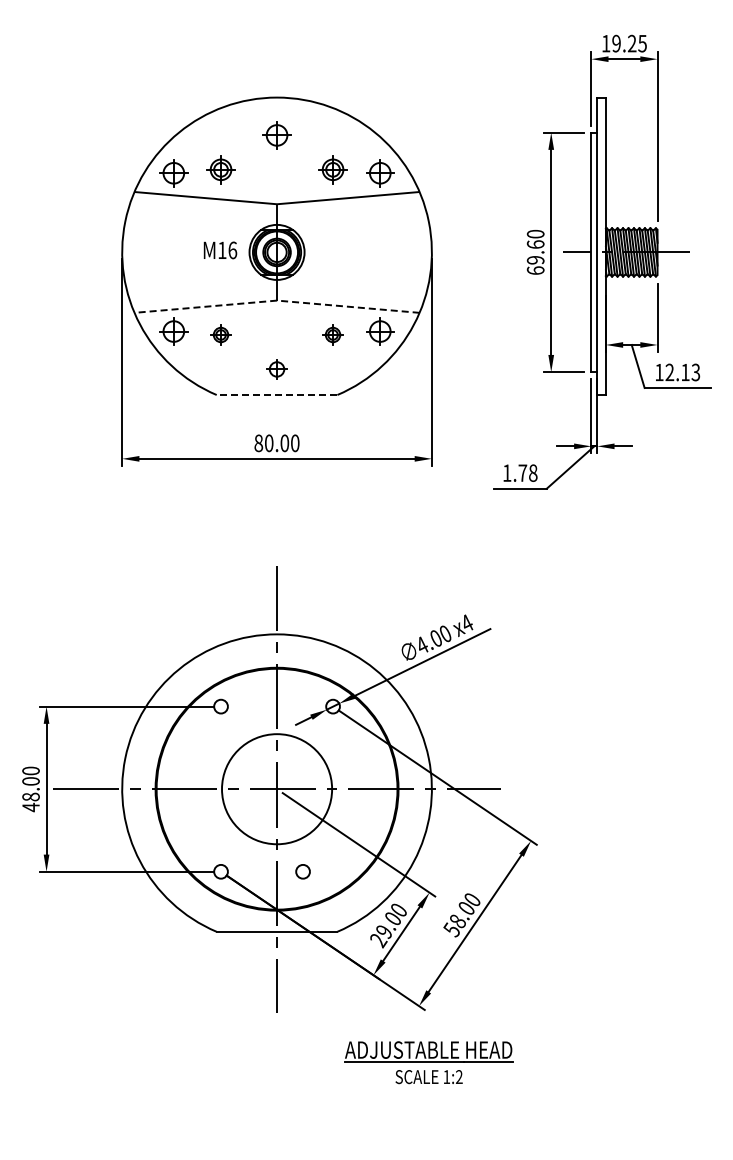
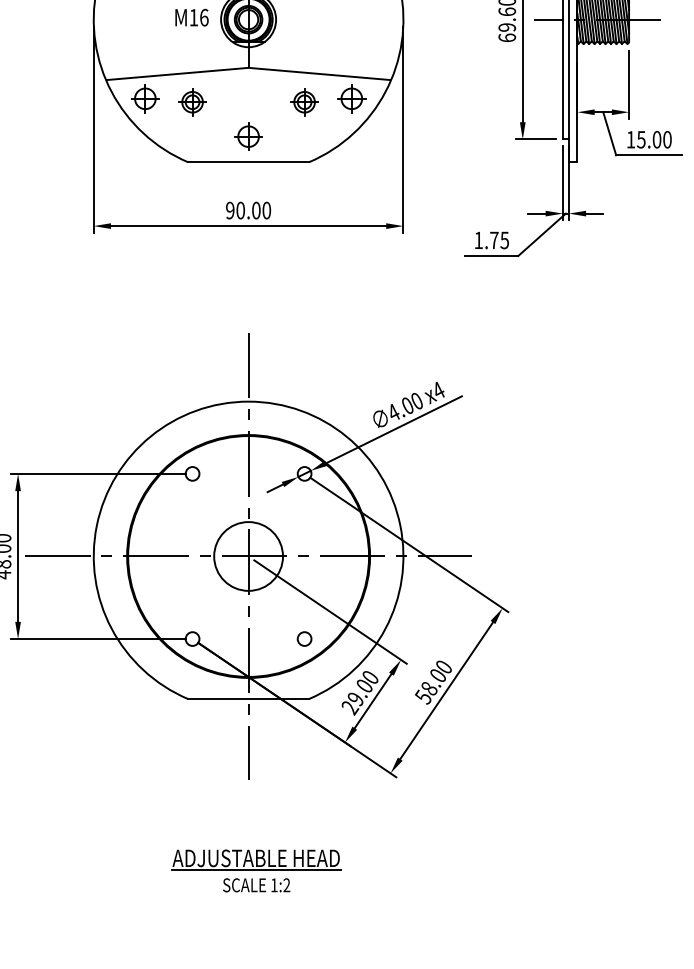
line: (277, 300) -> (249, 67), dashed -> solid
part: (220, 334) -> (192, 101), size x1.43
part: (332, 334) -> (304, 101), size x1.43
part: (276, 369) -> (248, 136), size x1.43
text: (682, 372) -> (654, 139), 12.13 -> 15.00
line: (276, 395) -> (248, 162), dashed -> solid
text: (258, 443) -> (230, 210), 80.00 -> 90.00
text: (532, 472) -> (504, 239), 1.78 -> 1.75
circle: (276, 788) -> (248, 555), size x0.62
circle: (302, 871) -> (304, 638), moved
part: (428, 1062) -> (256, 870), moved

